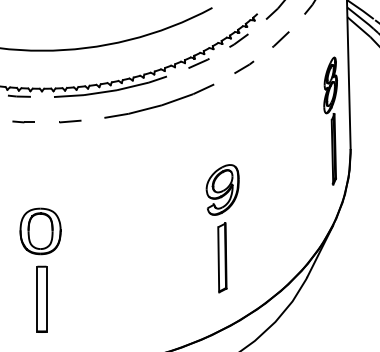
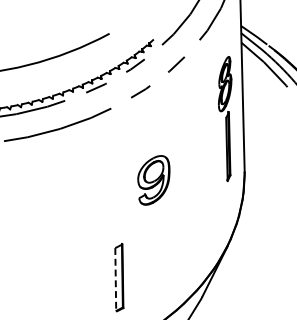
part: (330, 120) -> (224, 118), moved
part: (222, 189) -> (153, 179), moved
line: (218, 259) -> (115, 279), solid -> dashed

